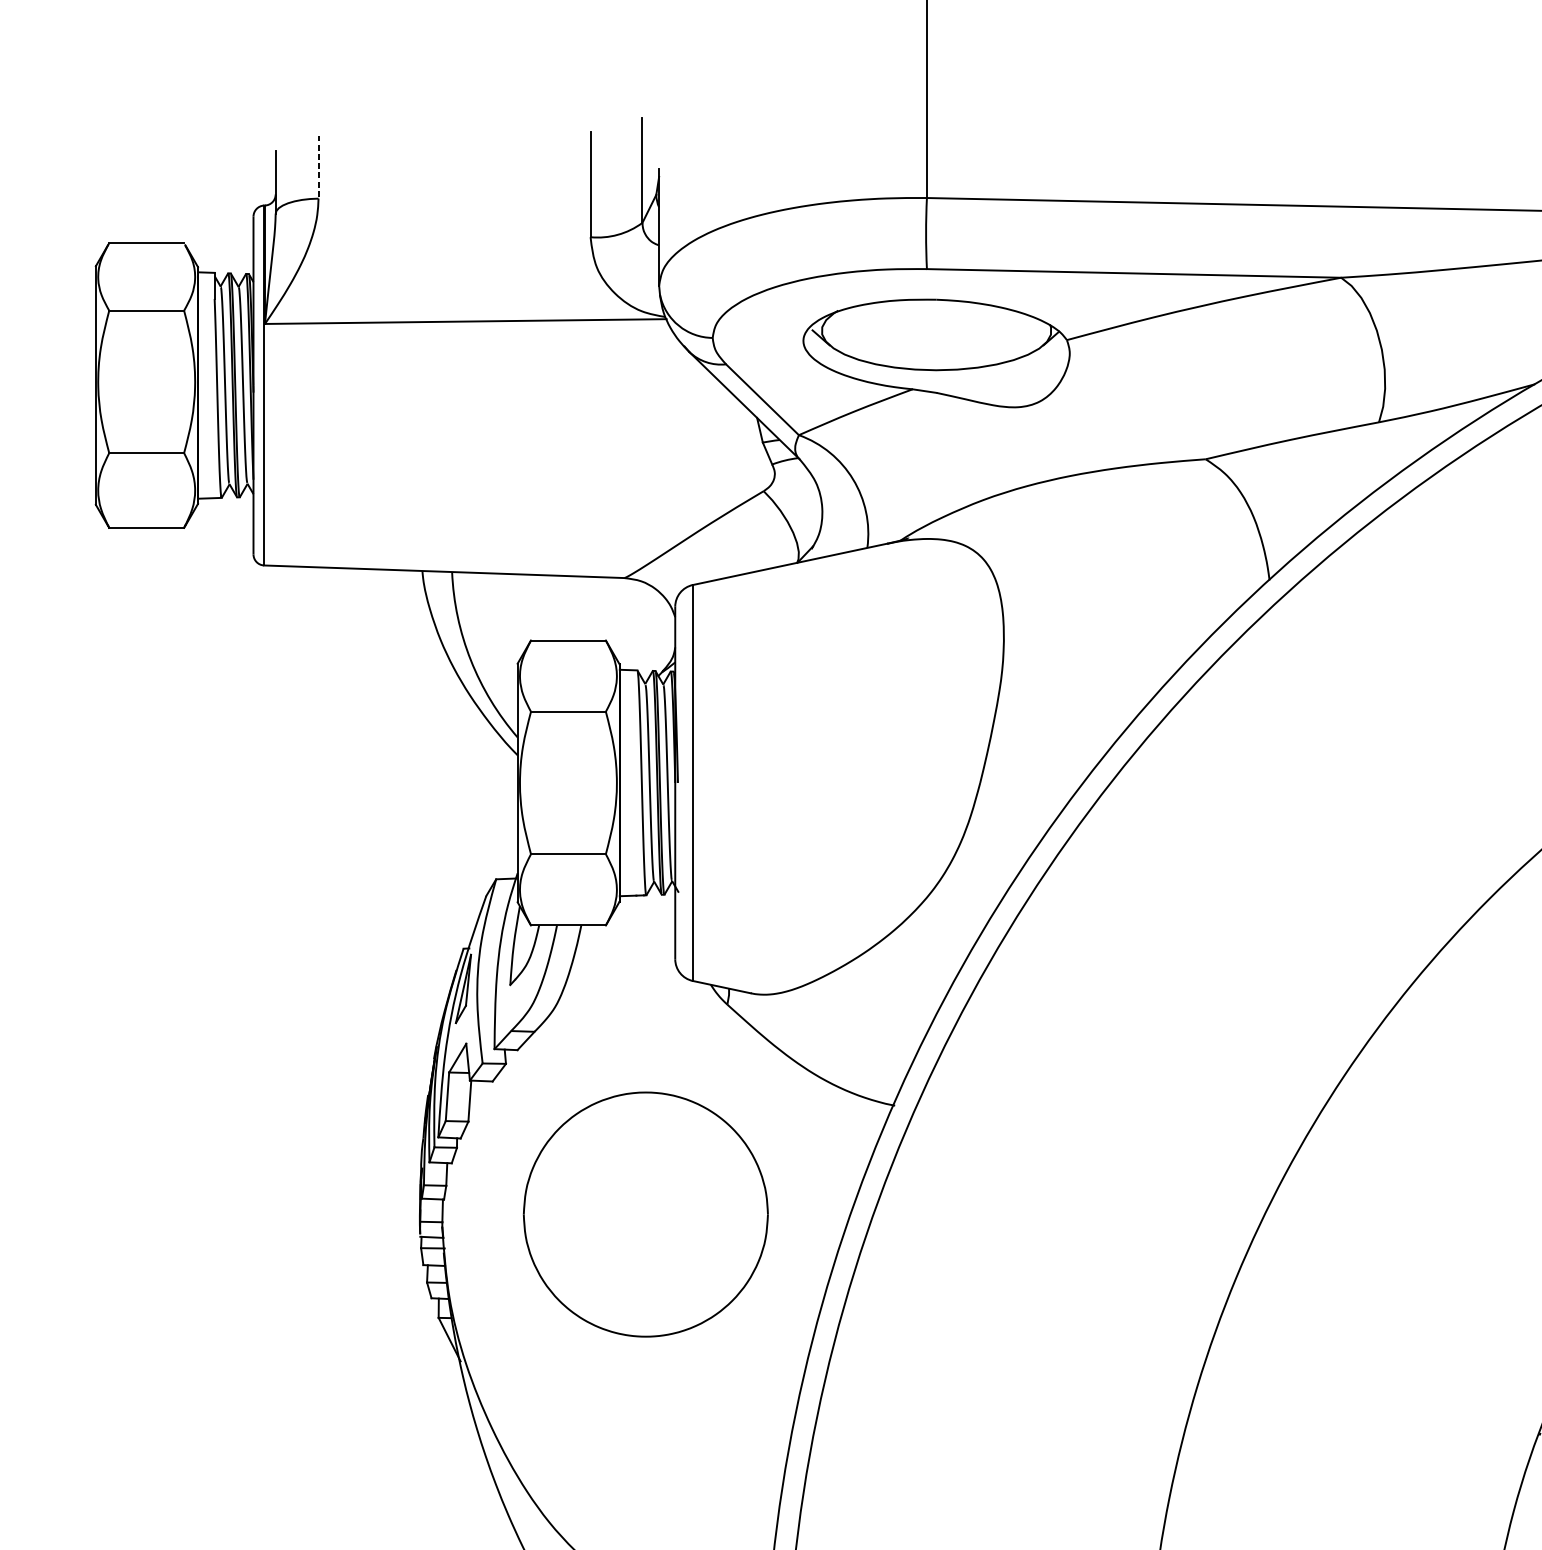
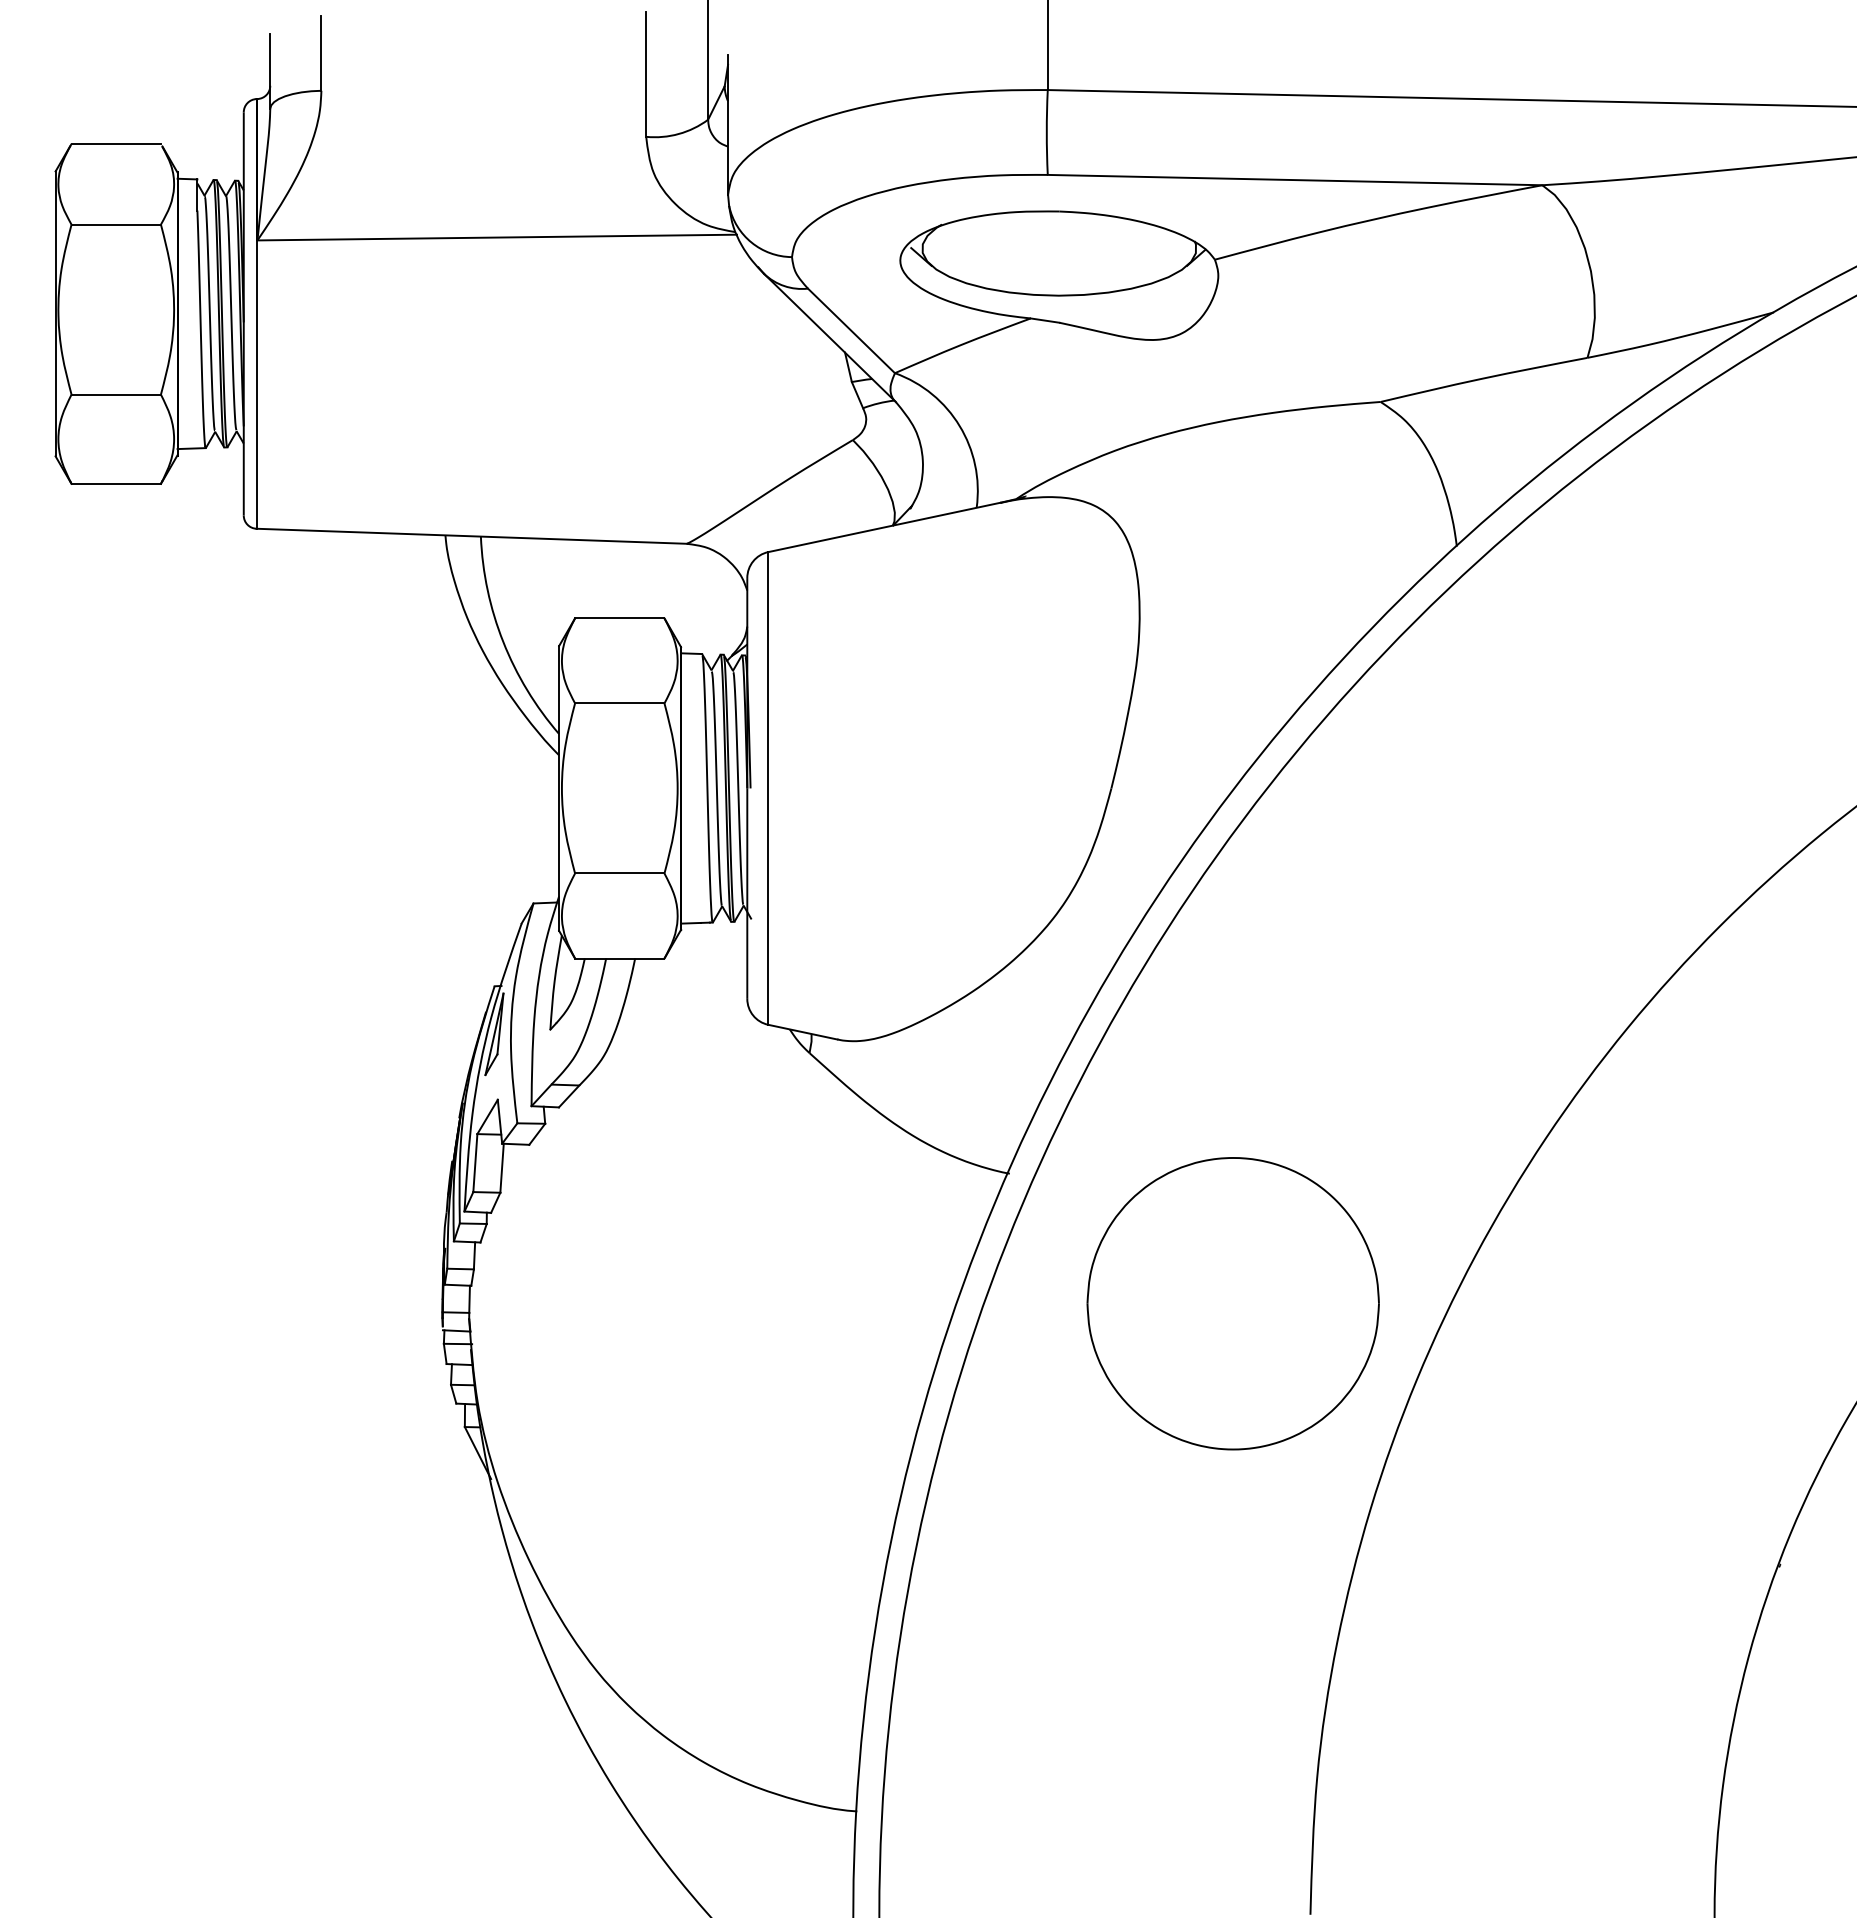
line: (318, 167) -> (321, 53), dashed -> solid
part: (645, 1214) -> (1232, 1303), moved

